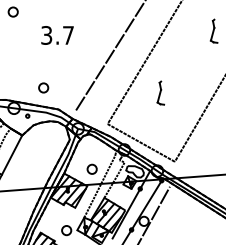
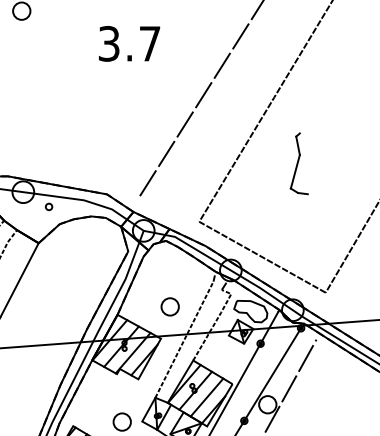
text: (57, 35) -> (129, 43), moved
part: (43, 87) -> (78, 153), removed
part: (160, 92) -> (298, 162), size x1.4

